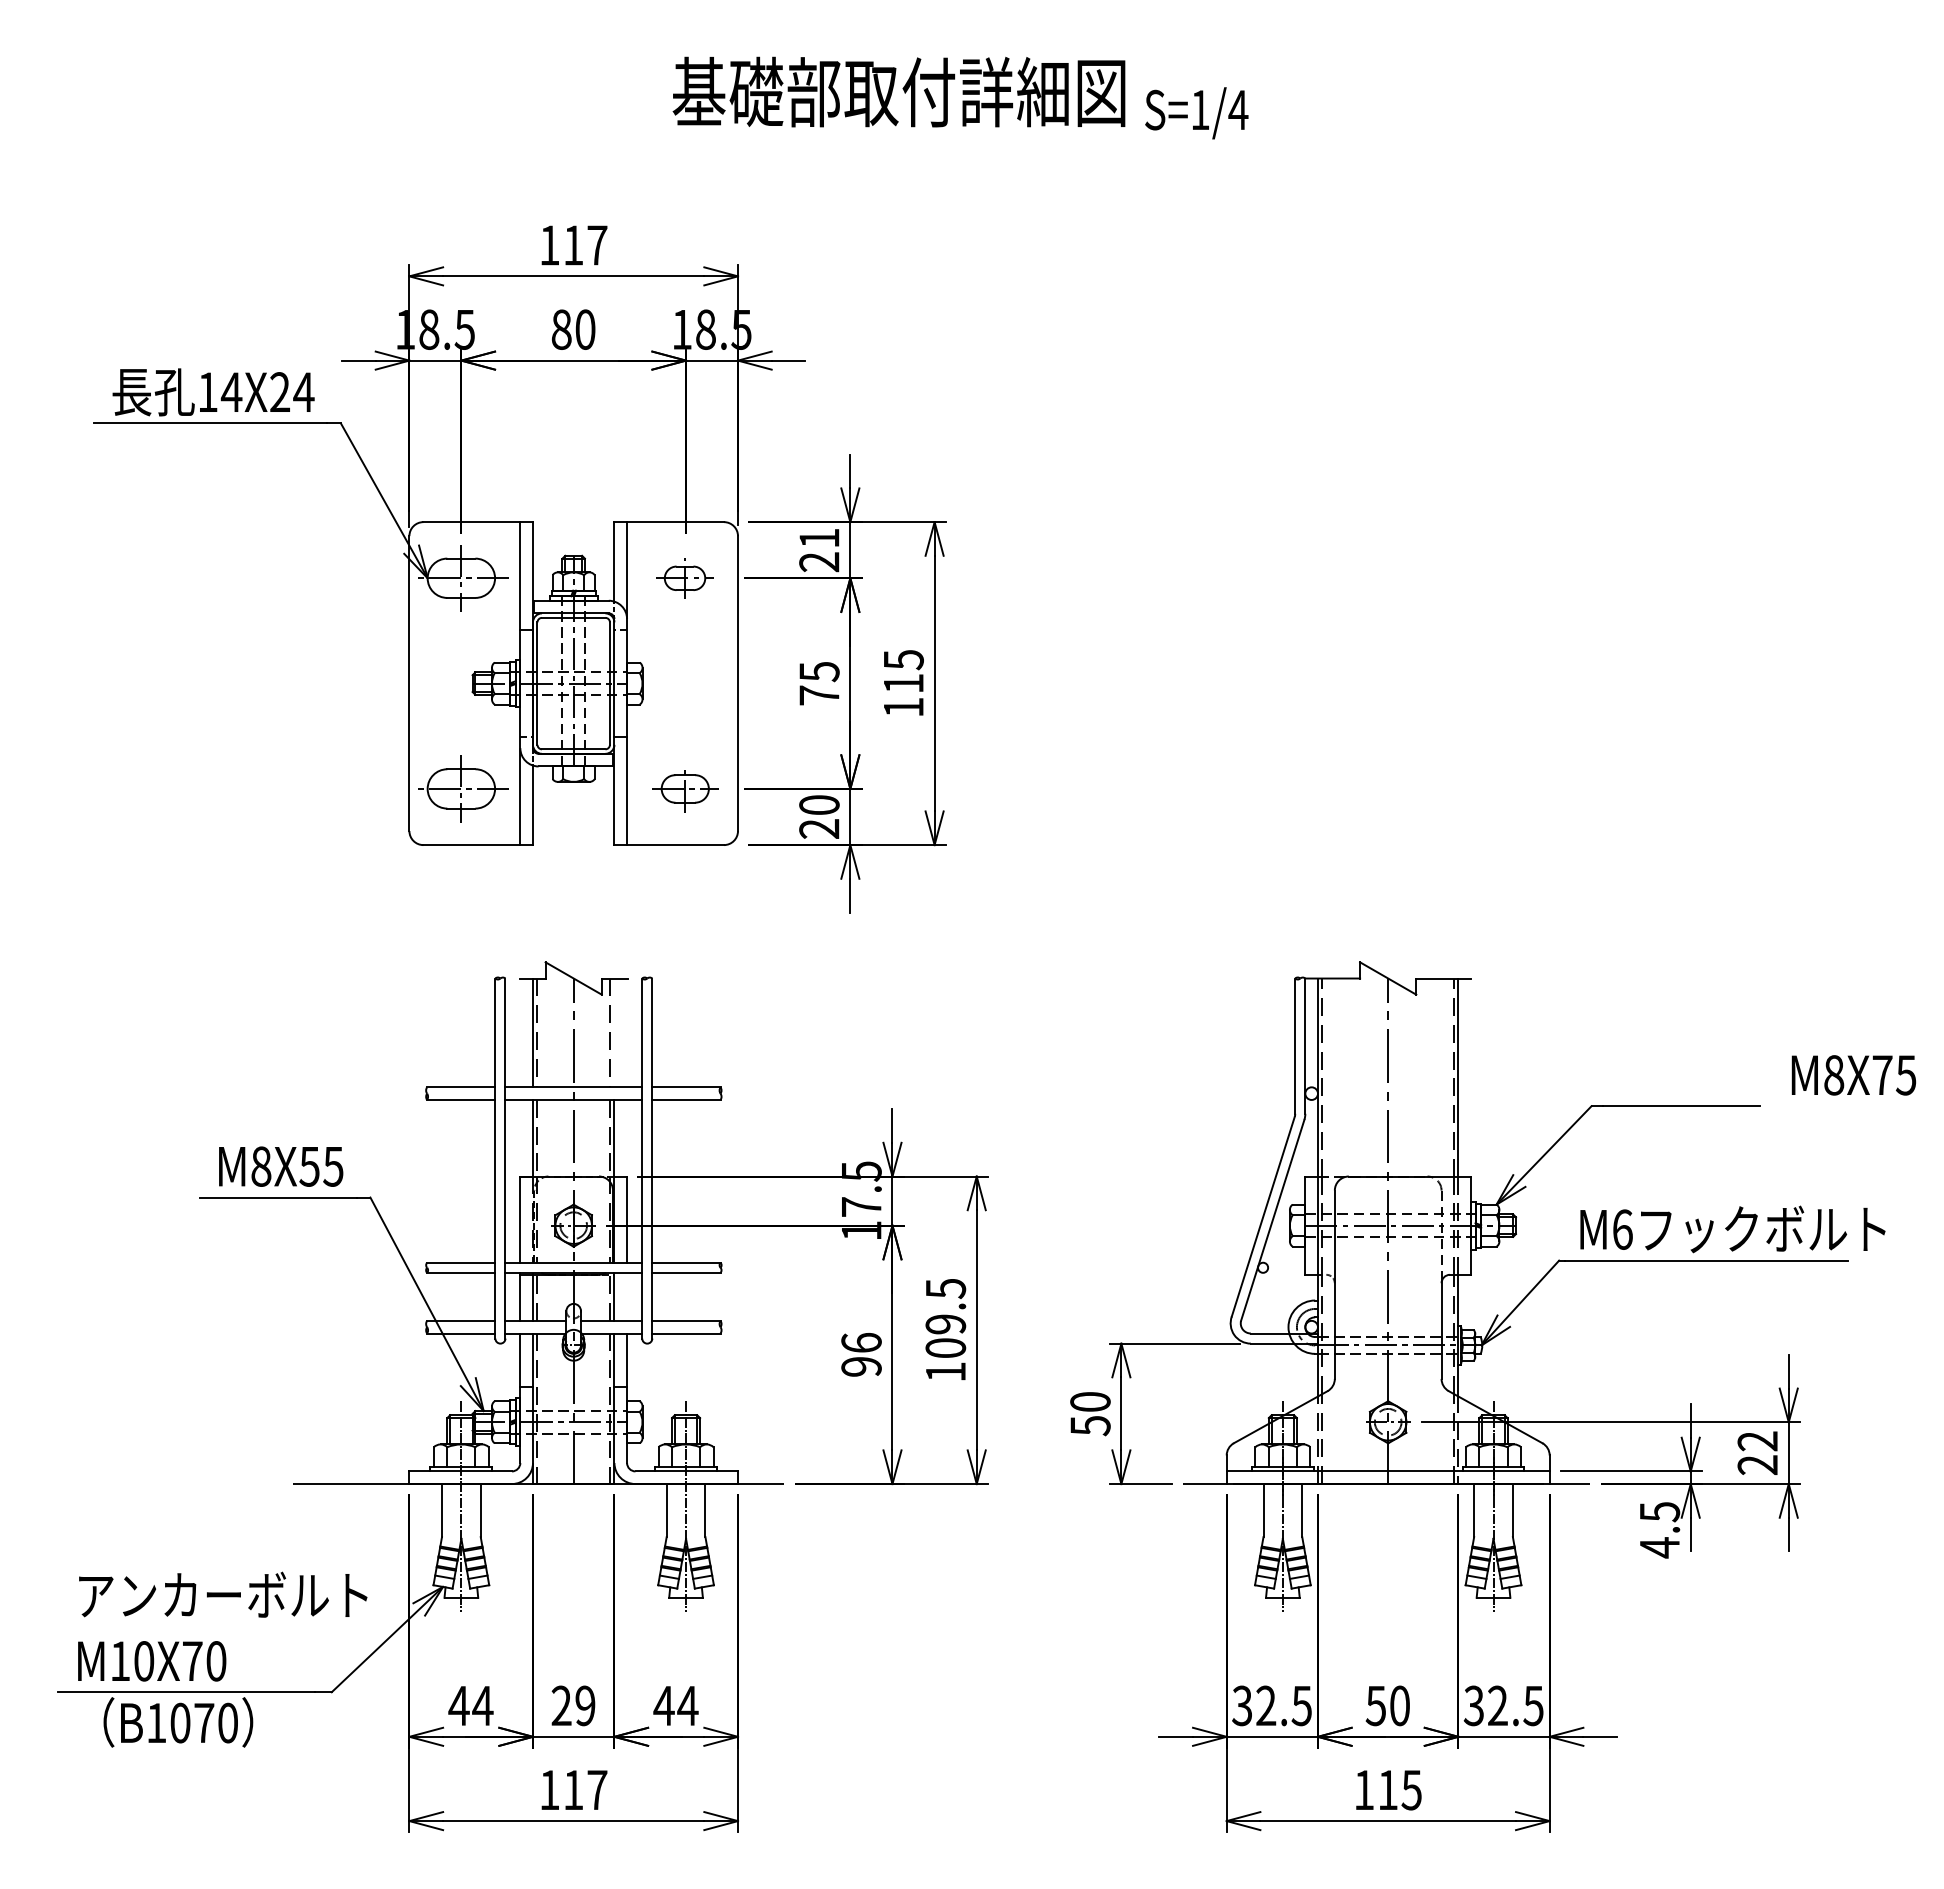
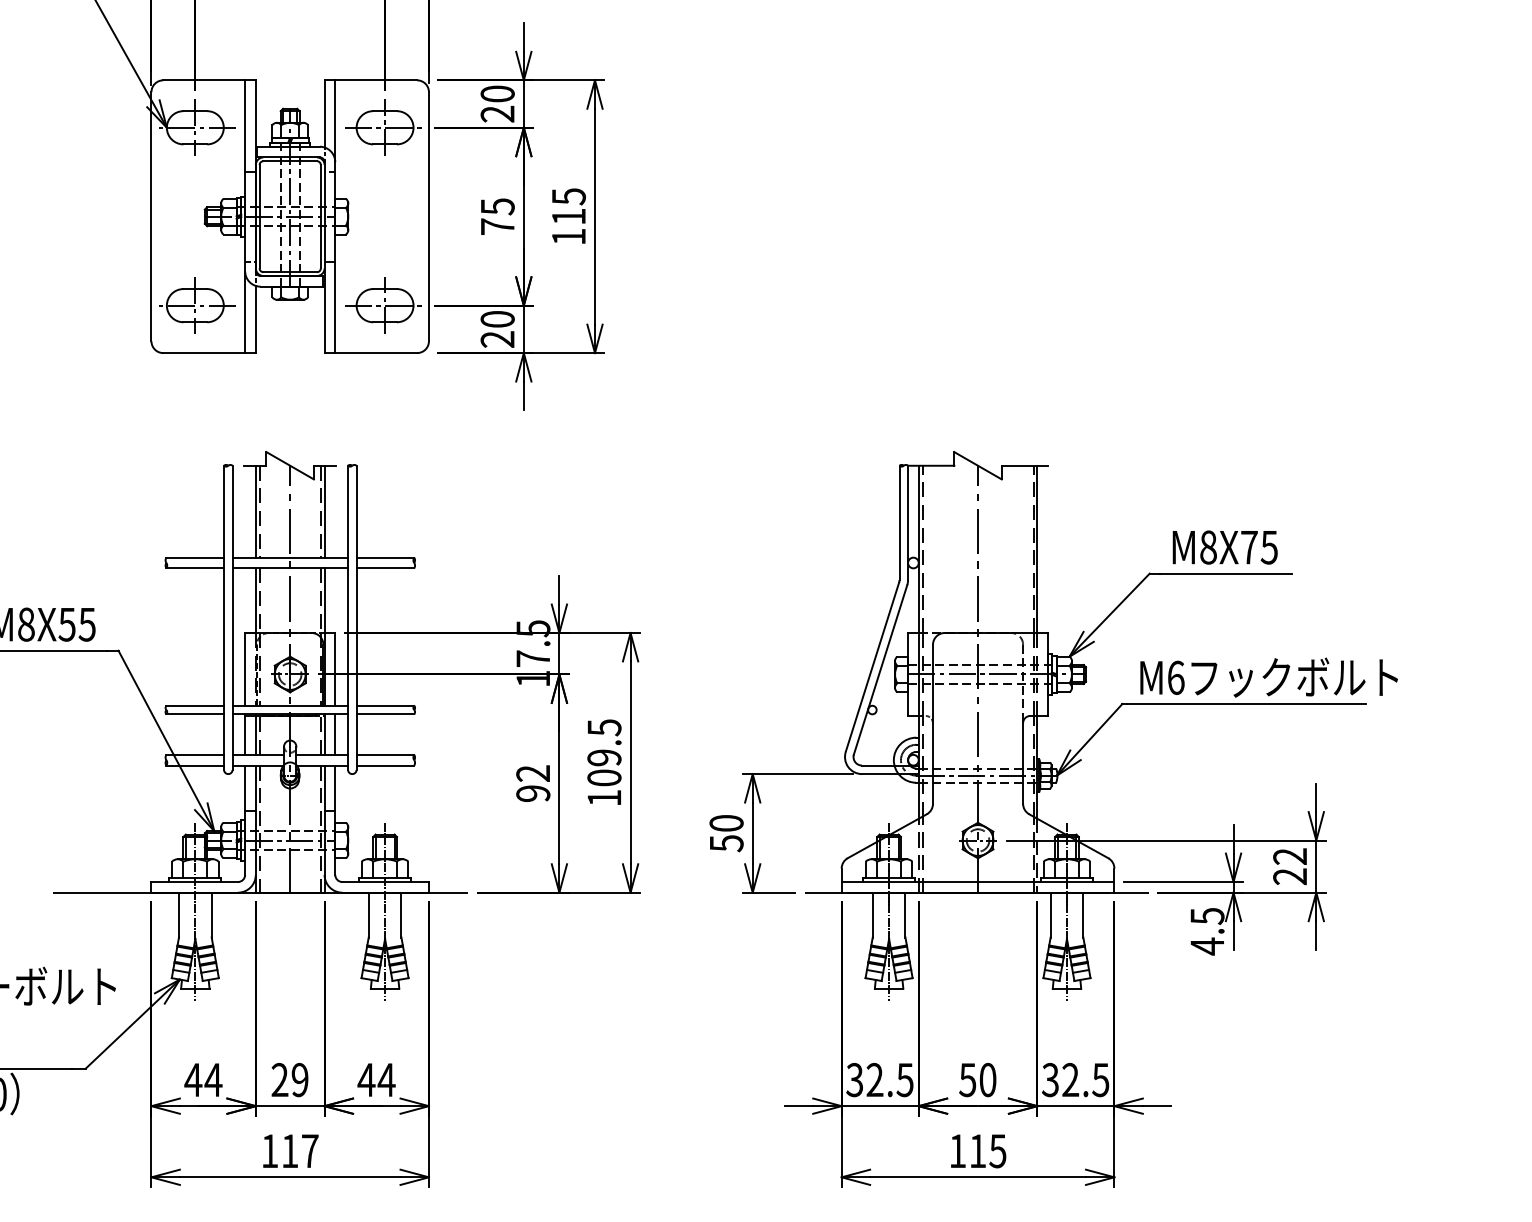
text: (819, 537) -> (497, 93), 21 -> 20
part: (683, 578) -> (382, 127), size x1.67
part: (683, 788) -> (382, 305), size x1.43
line: (614, 1032) -> (324, 511), added
text: (1853, 1075) -> (1224, 547), moved
line: (627, 1296) -> (335, 734), added
text: (861, 1342) -> (533, 773), 96 -> 92

